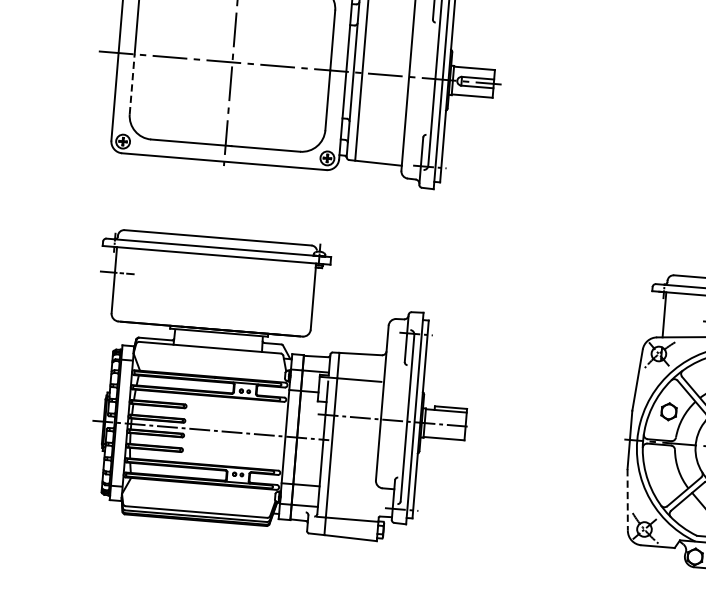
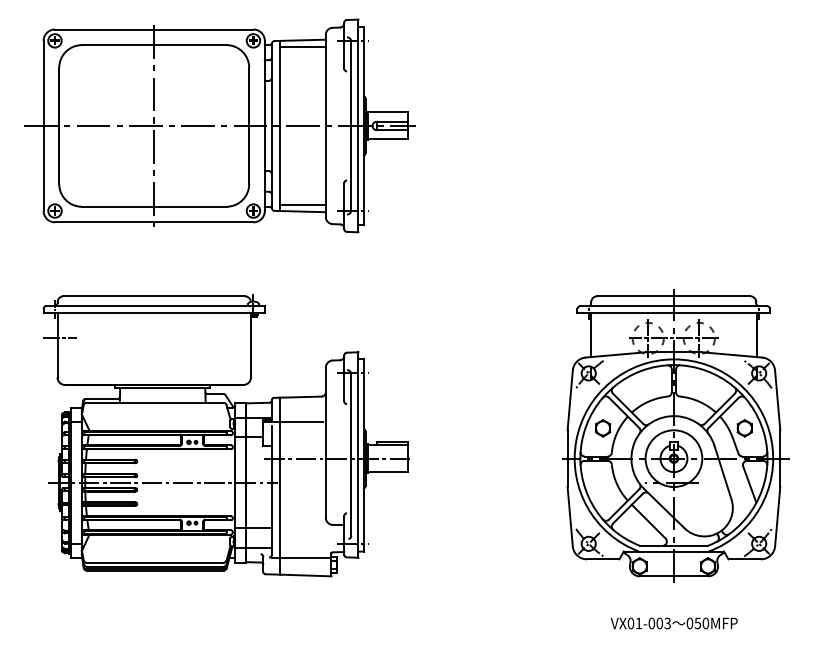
line: (132, 83) -> (59, 154), dashed -> solid
line: (378, 155) -> (302, 204), added
line: (628, 499) -> (570, 516), dashed -> solid

